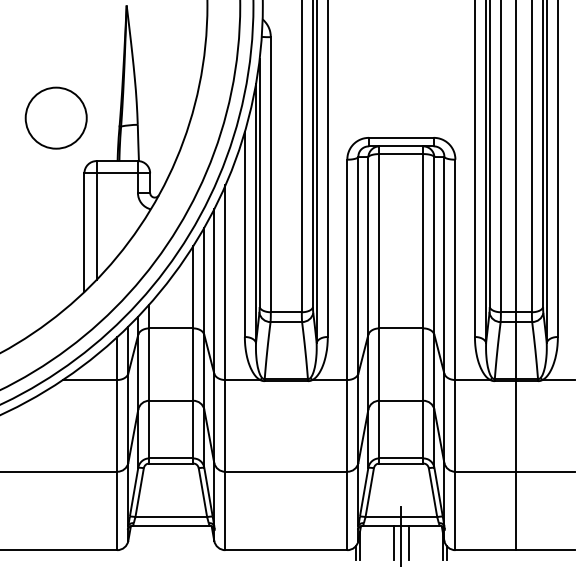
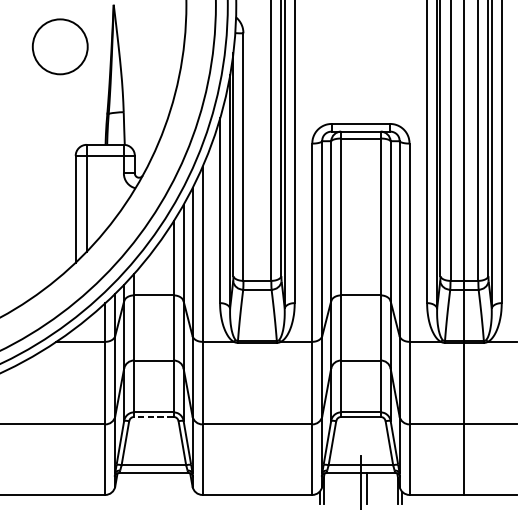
circle: (55, 117) -> (59, 46), moved
line: (171, 463) -> (154, 416), solid -> dashed
line: (394, 542) -> (354, 488), removed

